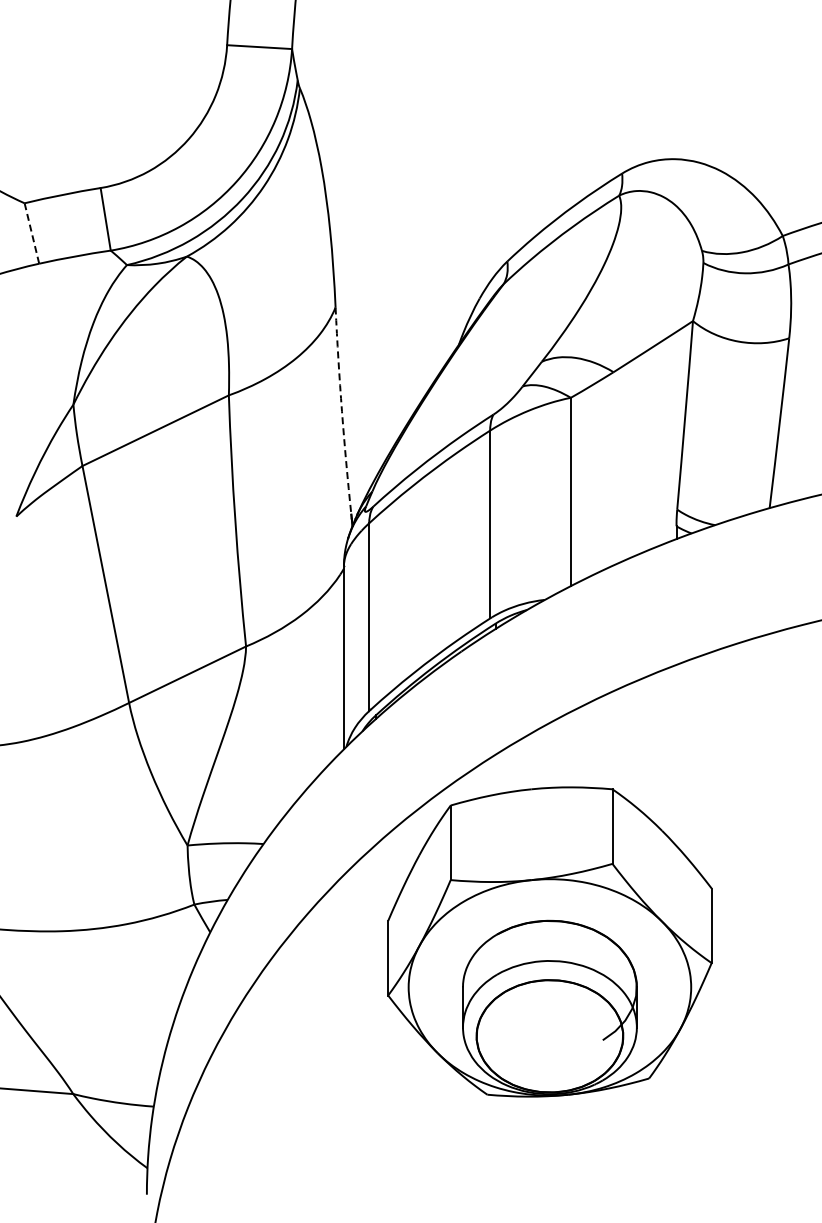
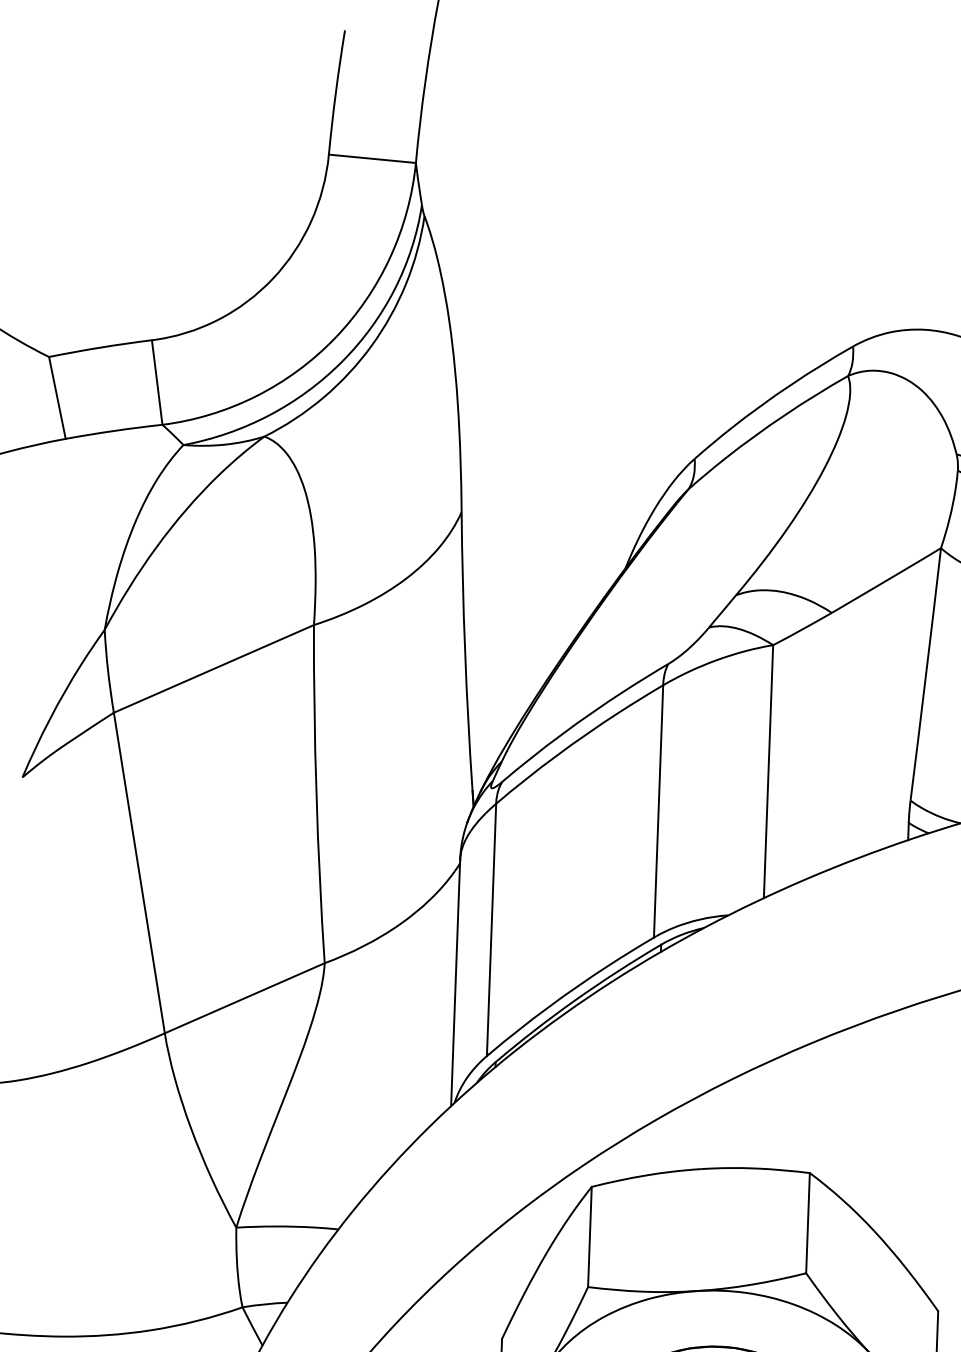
line: (32, 234) -> (58, 399), dashed -> solid
arc: (341, 411) -> (464, 652), dashed -> solid

